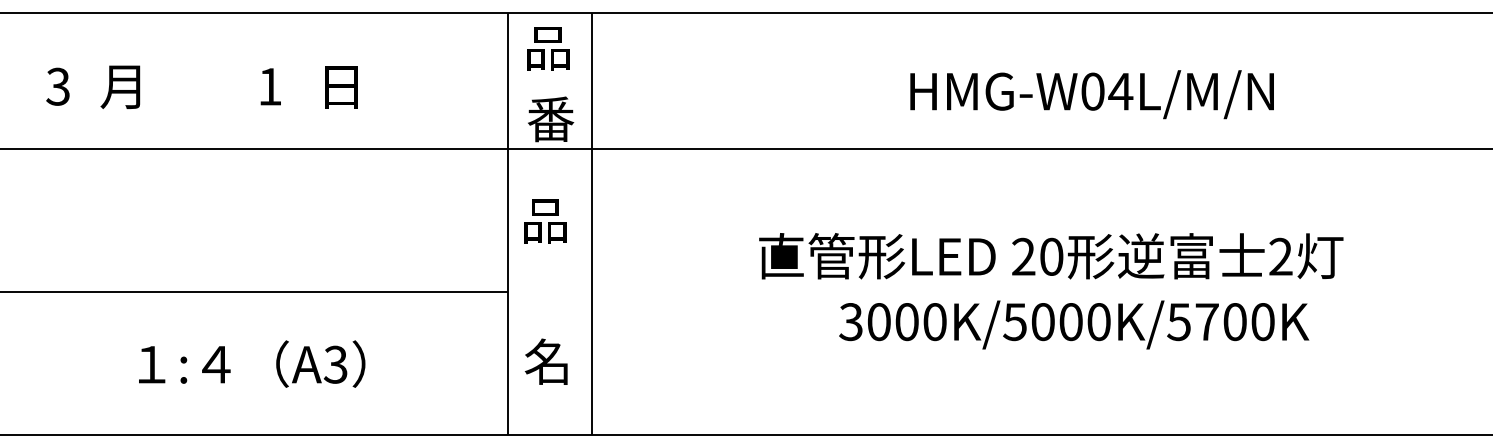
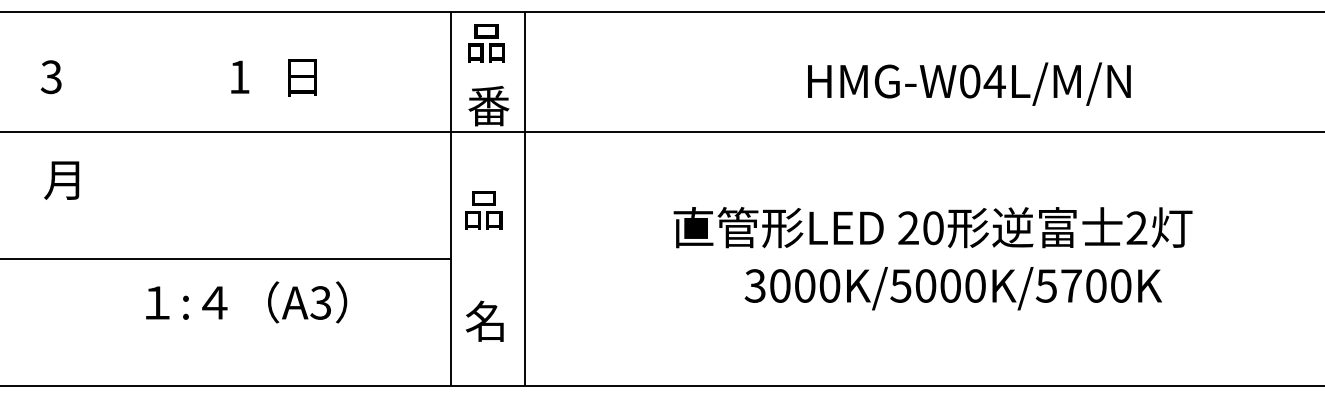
text: (120, 87) -> (61, 180), moved
part: (544, 221) -> (483, 210), moved
text: (252, 364) -> (246, 302), moved

